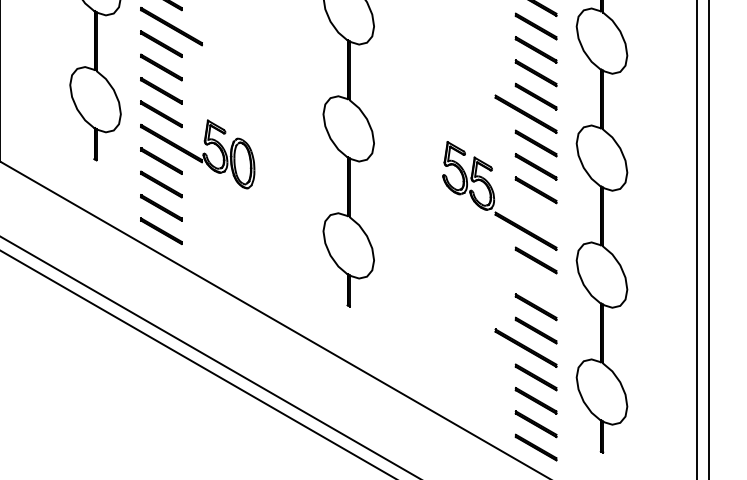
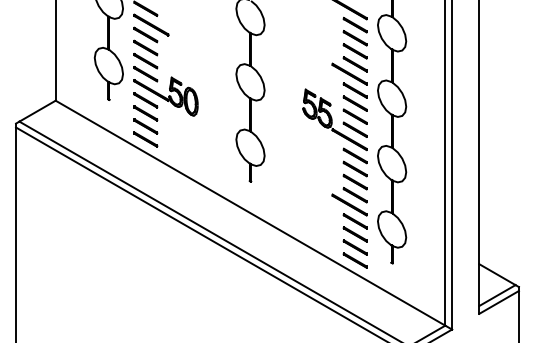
line: (534, 213) -> (354, 129), added
line: (534, 282) -> (354, 168), added

